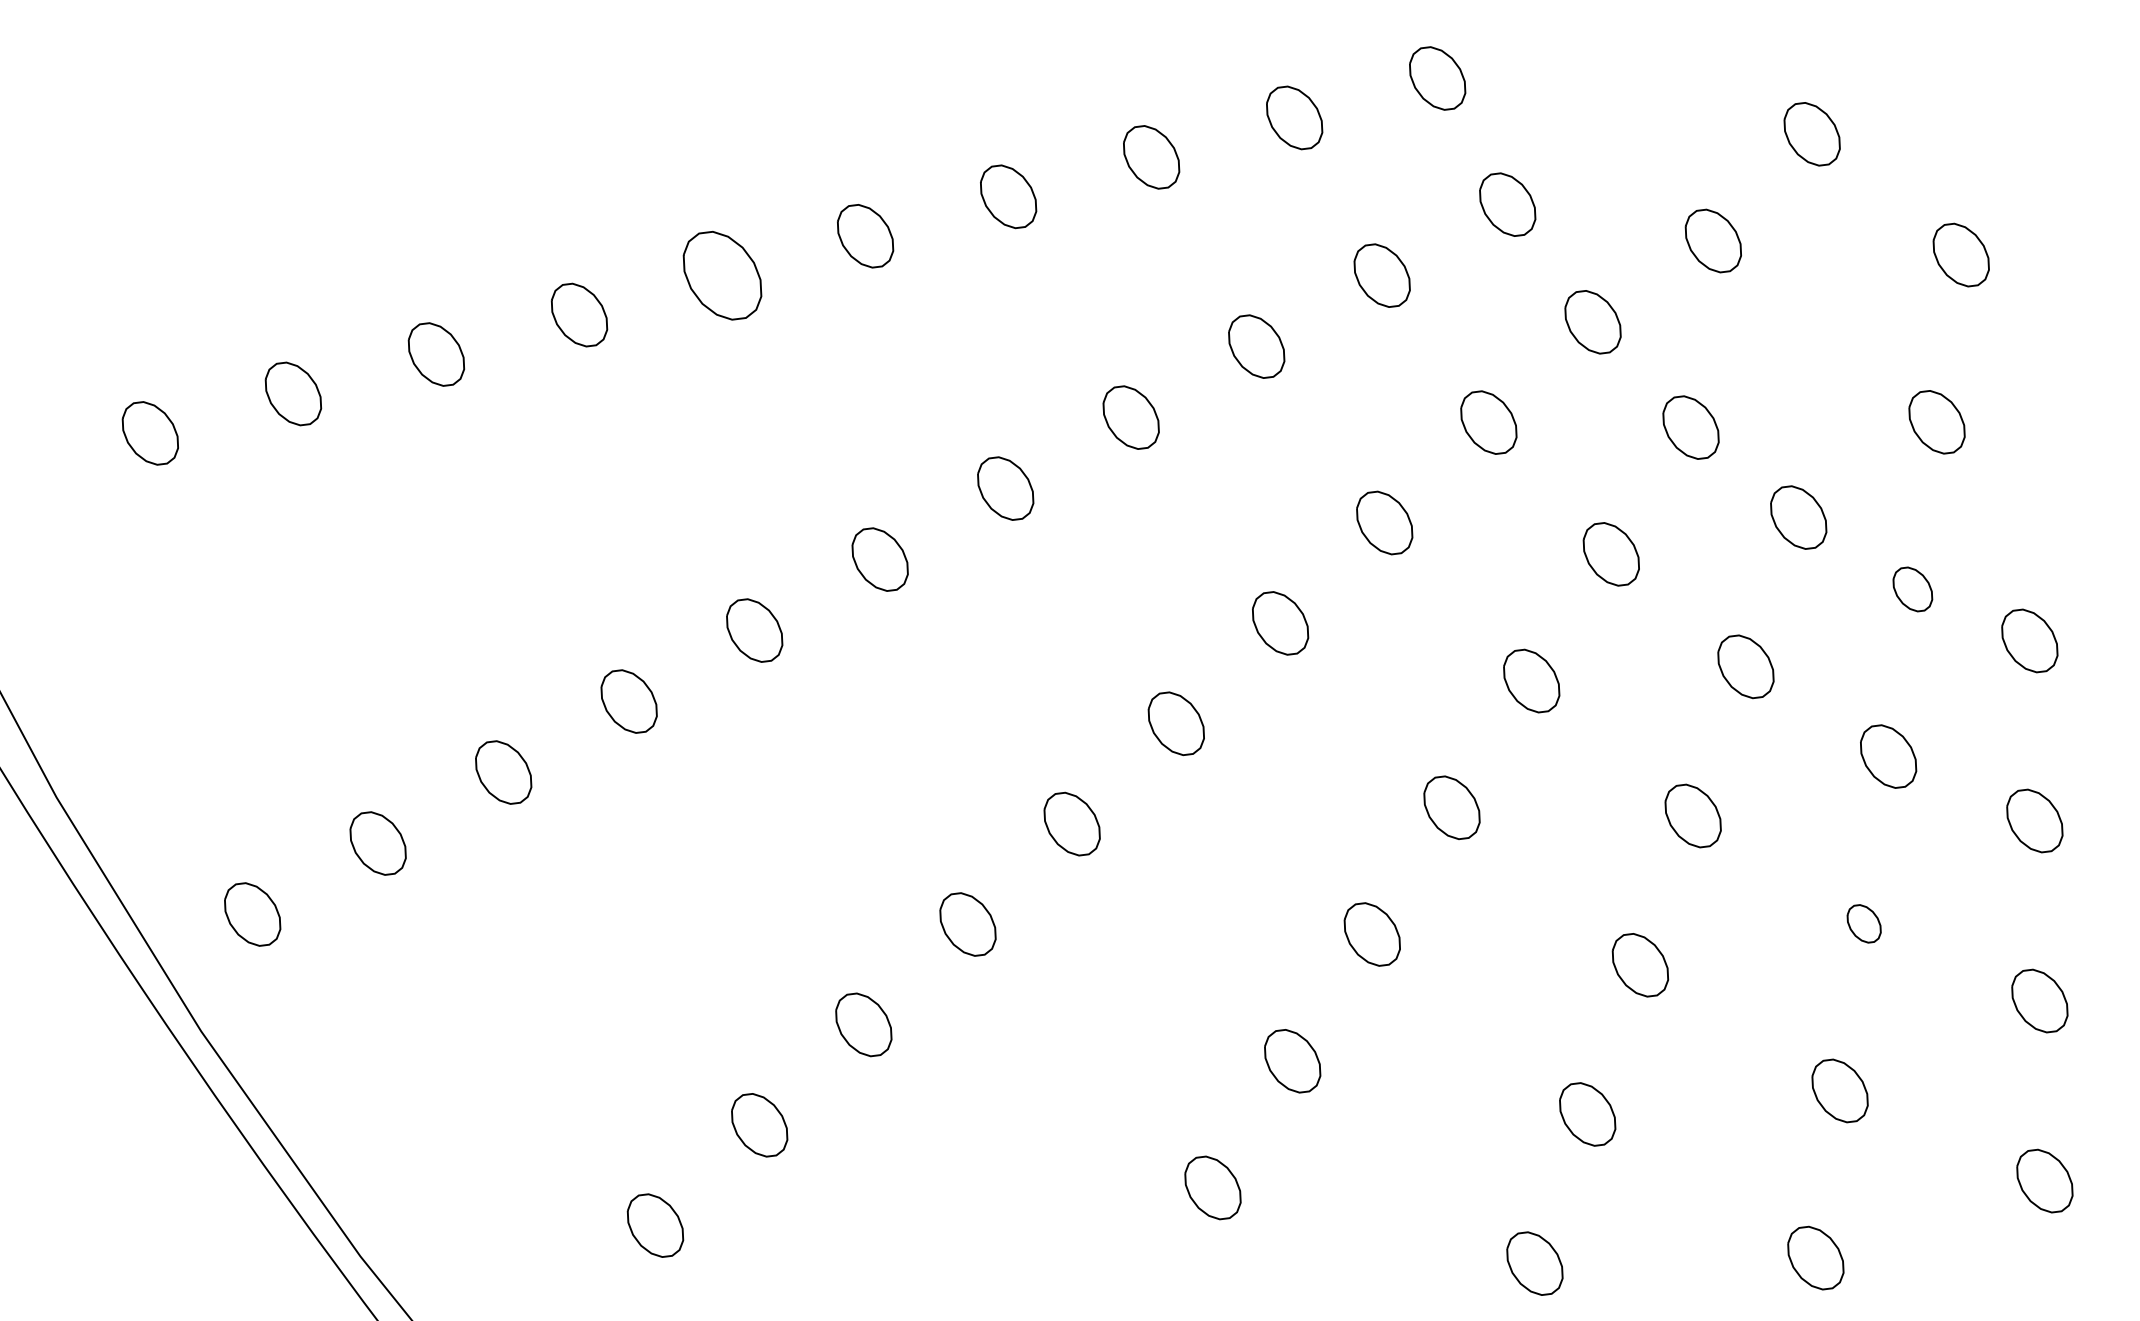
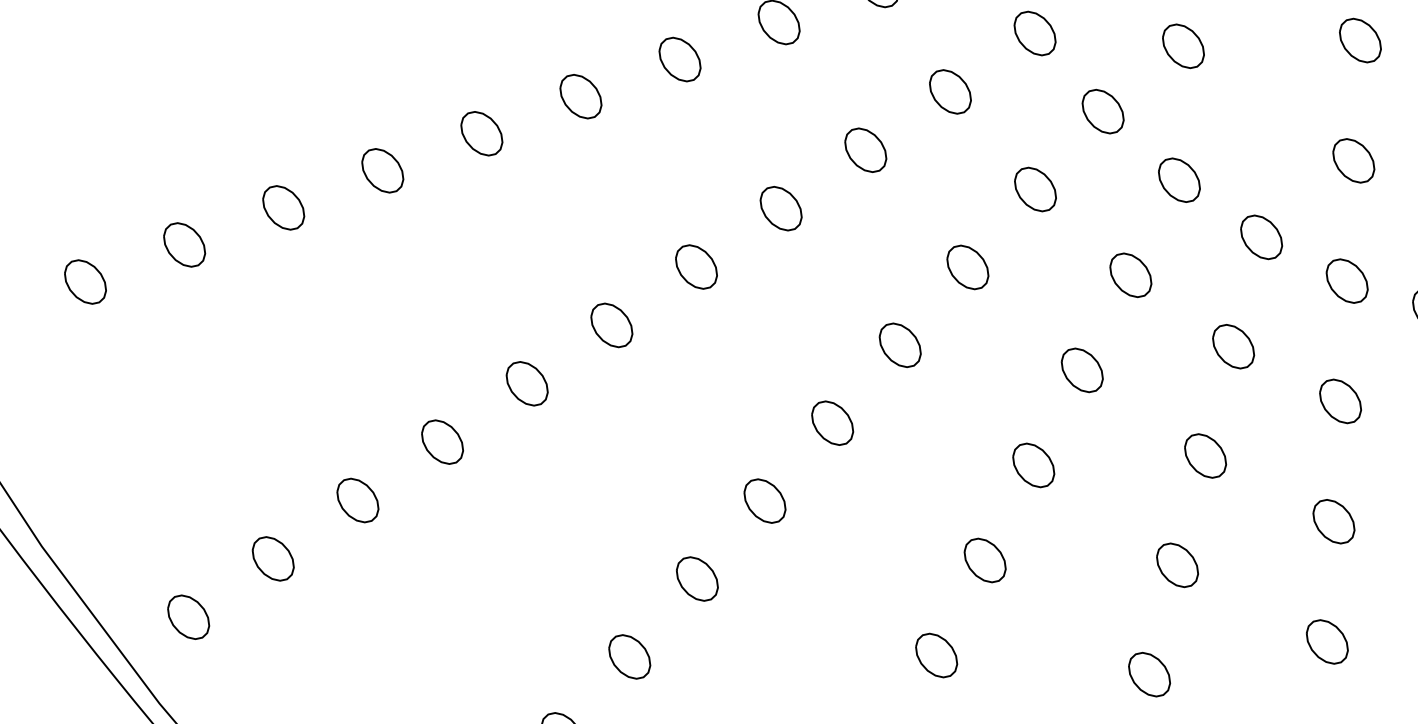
part: (722, 275) -> (481, 133), size x0.71
part: (1912, 589) -> (1346, 281), size x1.43
part: (1863, 923) -> (1333, 521), size x1.67

